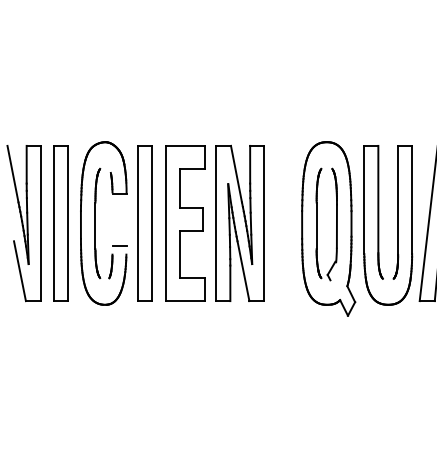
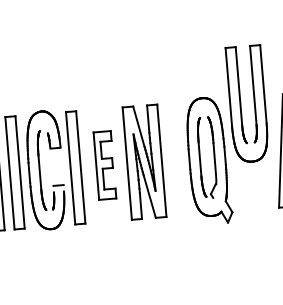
part: (185, 223) -> (104, 165), size x0.6
part: (379, 225) -> (241, 104), moved

